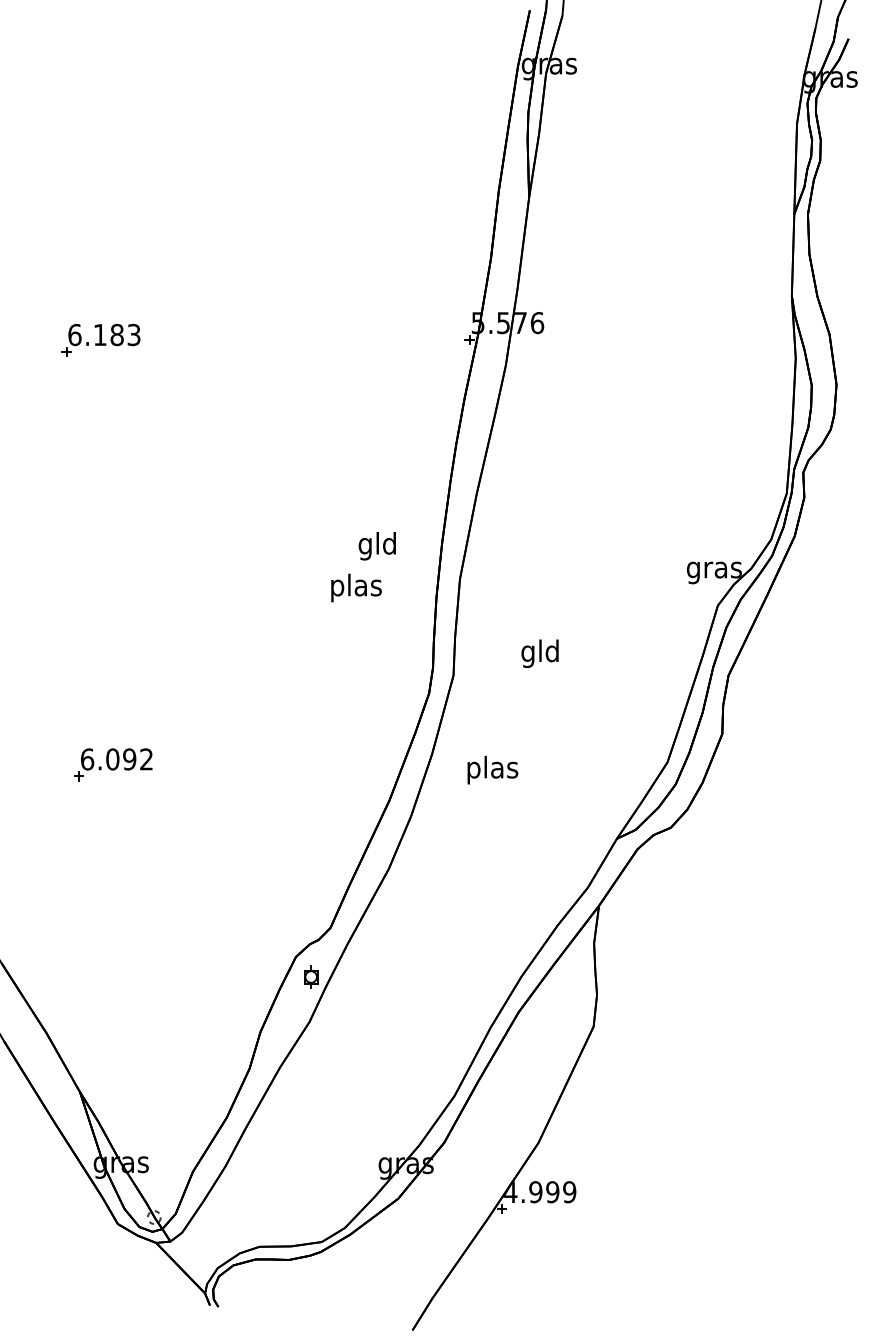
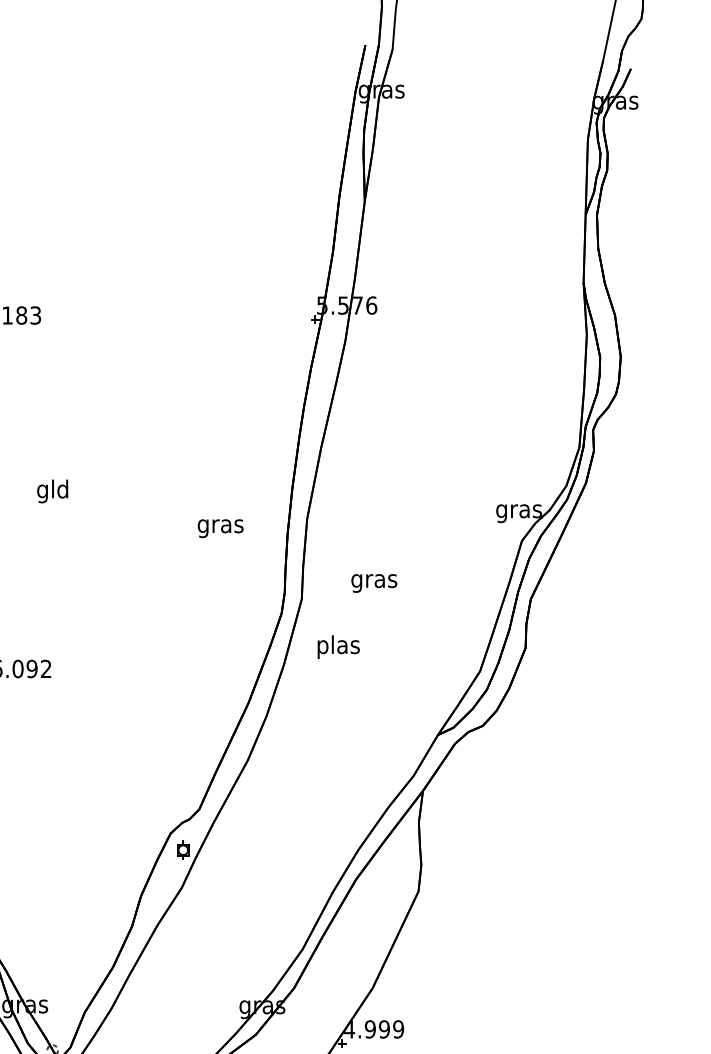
text: (376, 546) -> (51, 491), moved
text: (355, 587) -> (220, 525), plas -> gras
text: (540, 653) -> (374, 580), gld -> gras
text: (492, 769) -> (338, 646), moved

